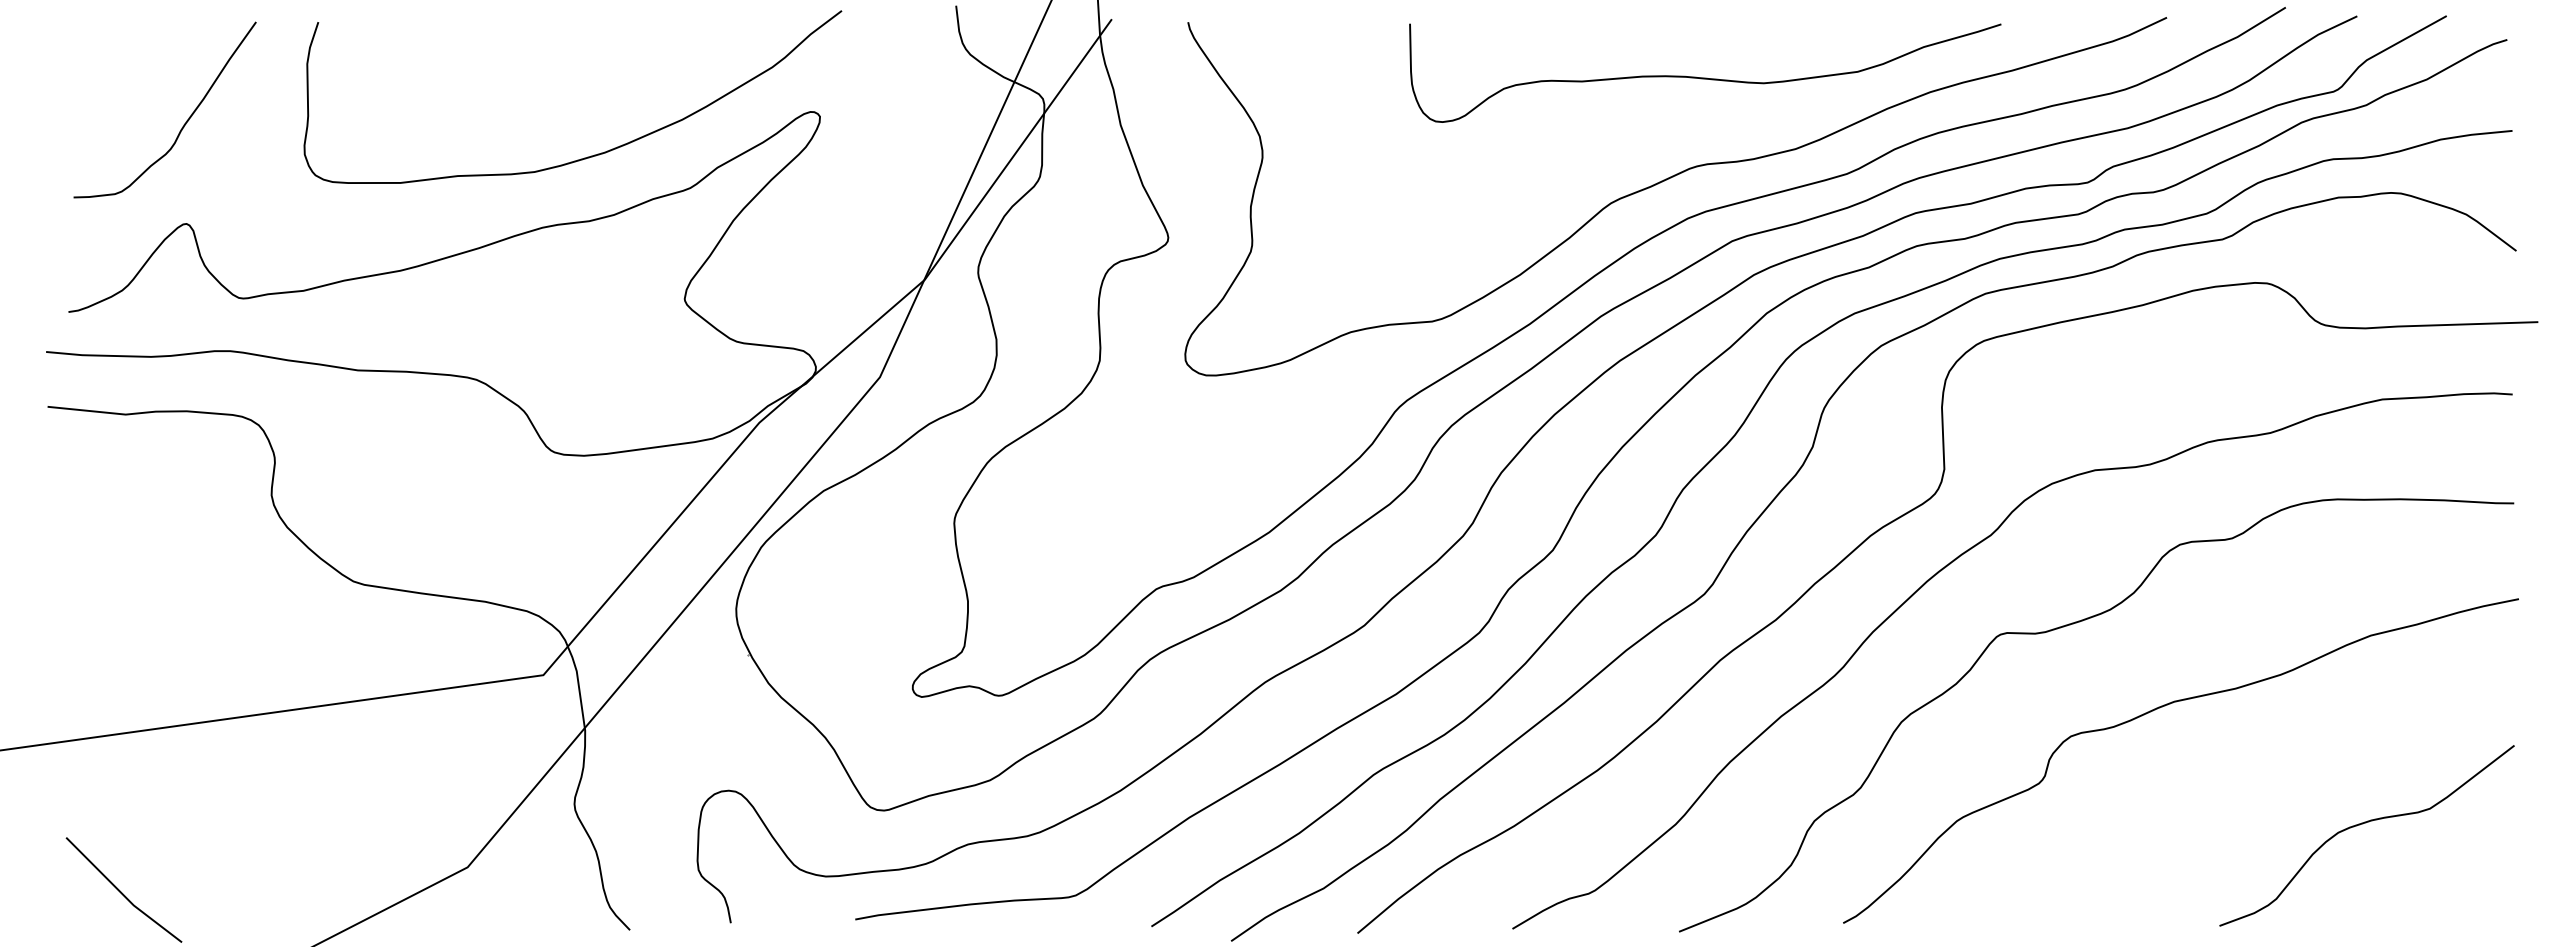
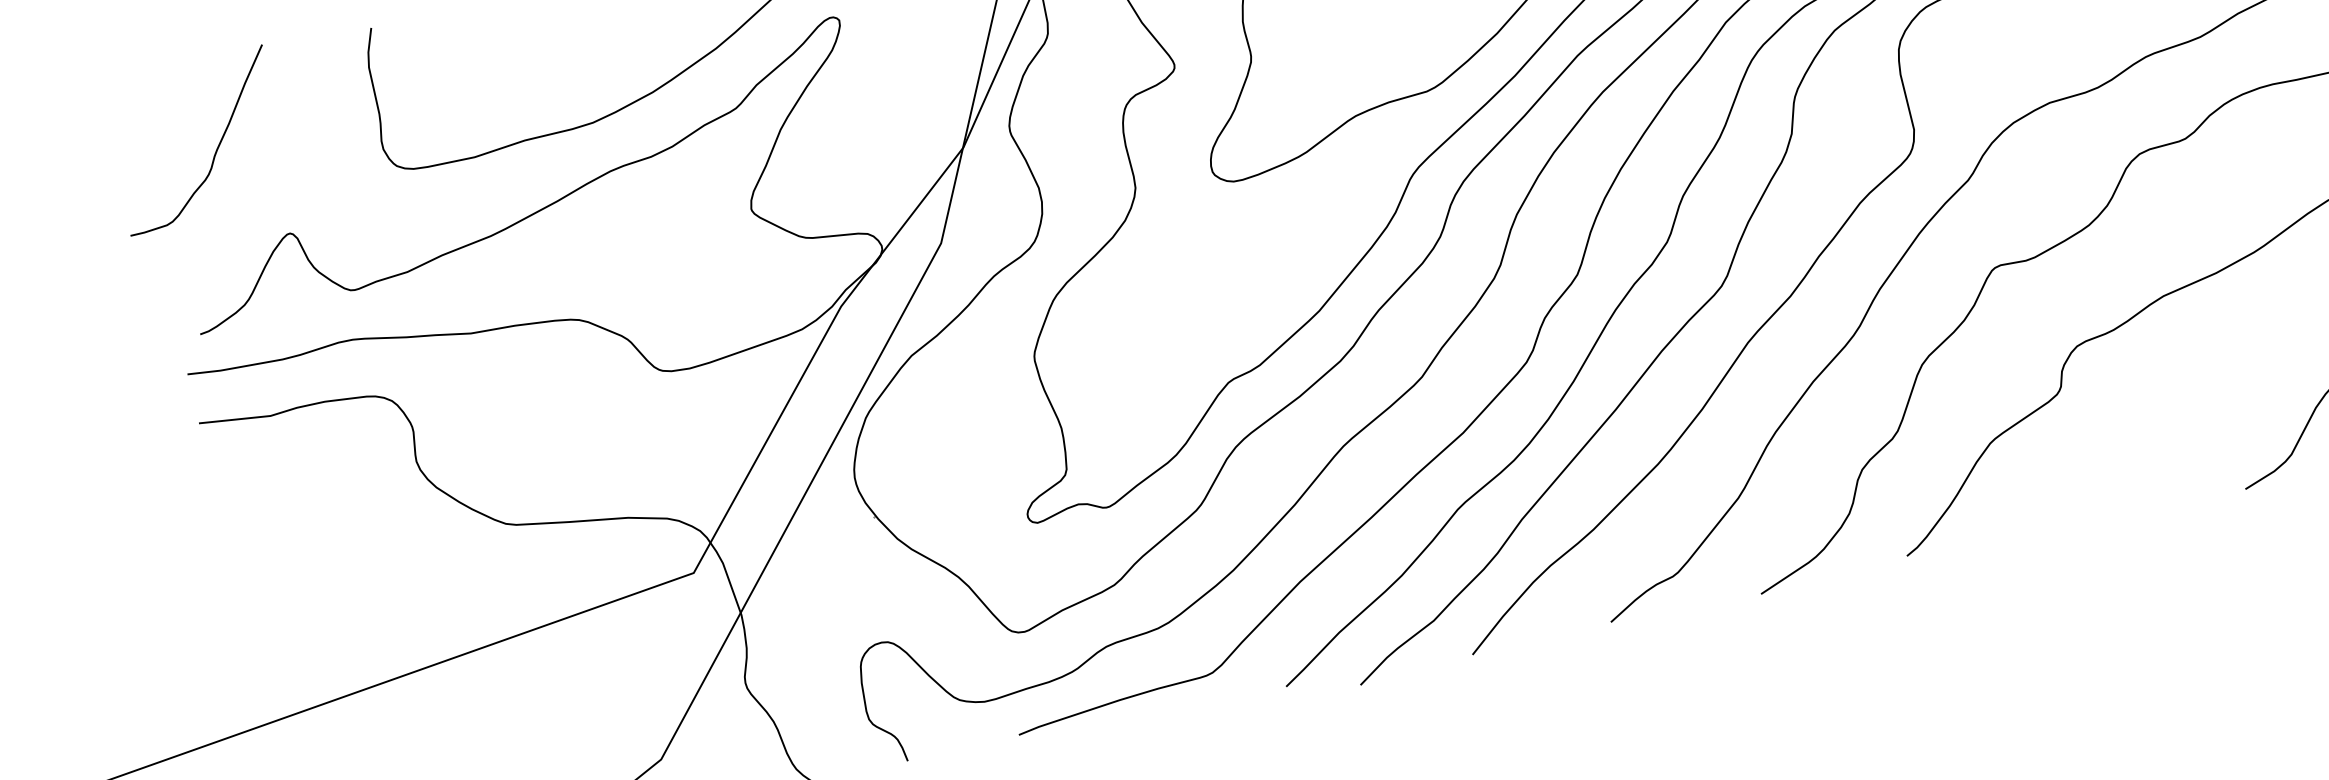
curve: (183, 124) -> (215, 150), moved

